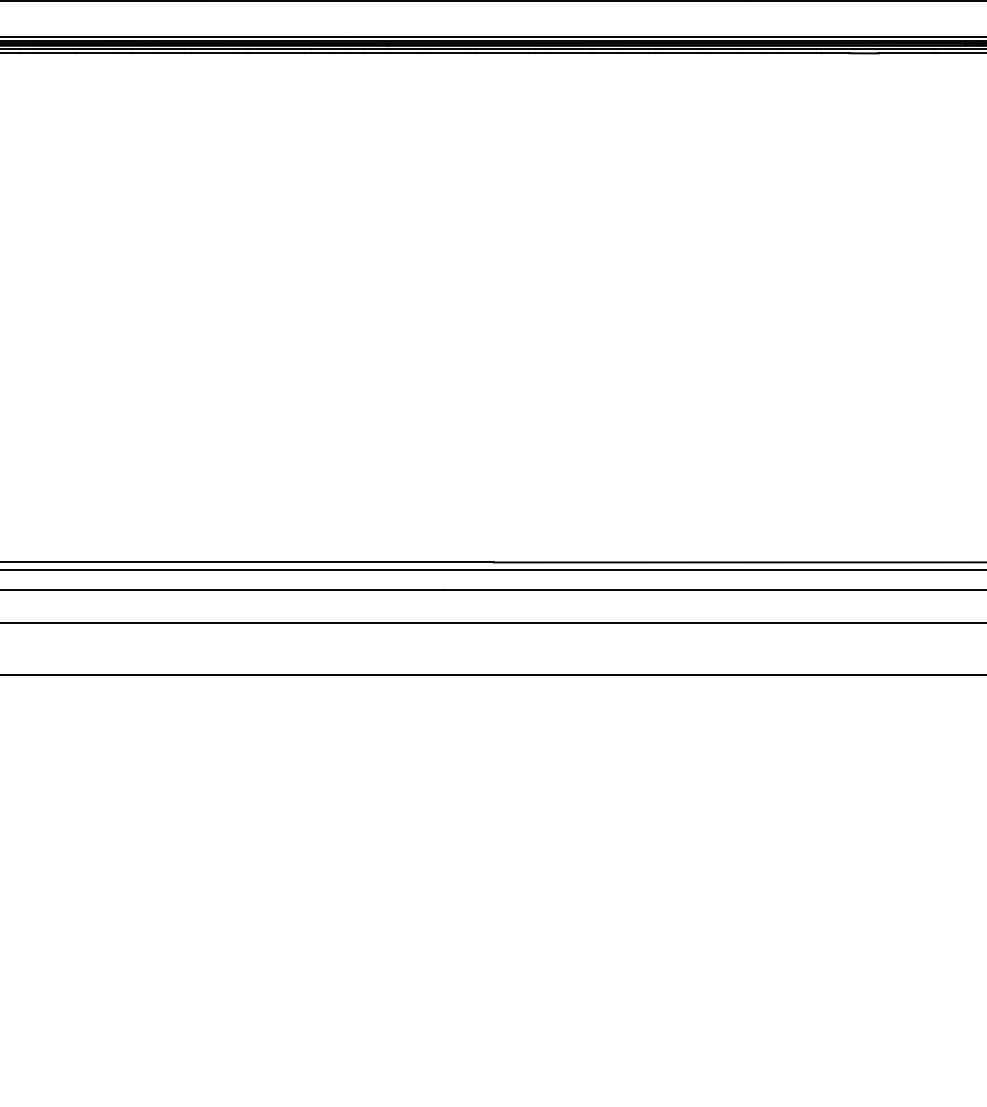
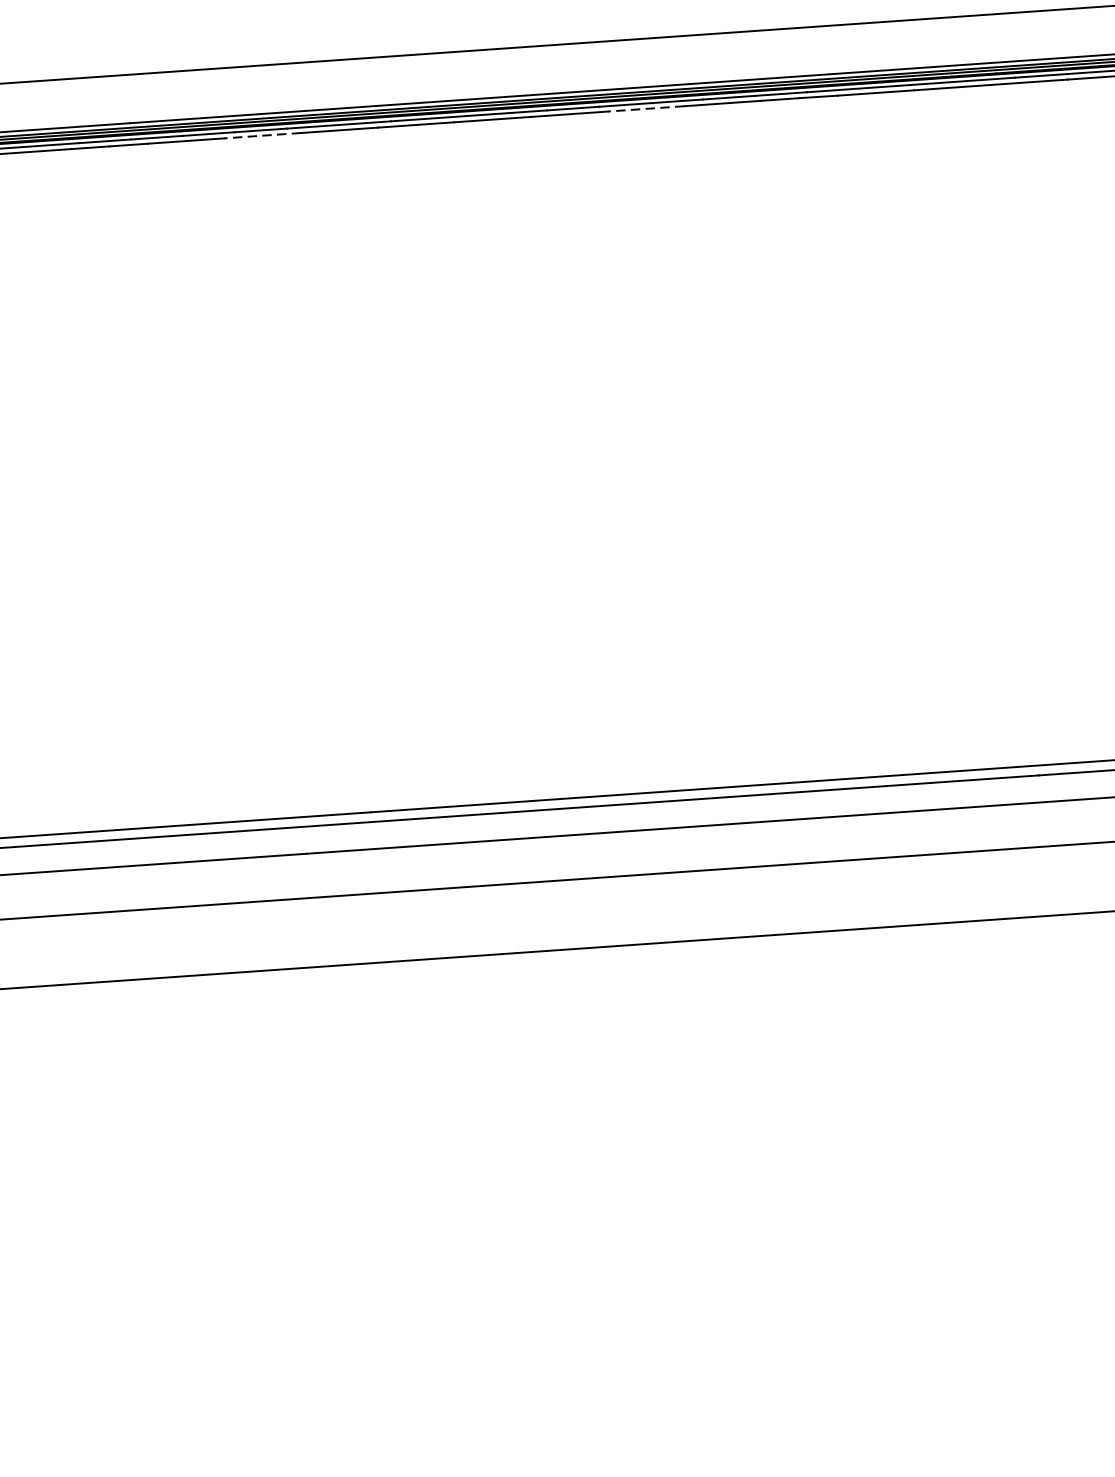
line: (448, 53) -> (262, 135), solid -> dashed
line: (735, 53) -> (646, 109), solid -> dashed

